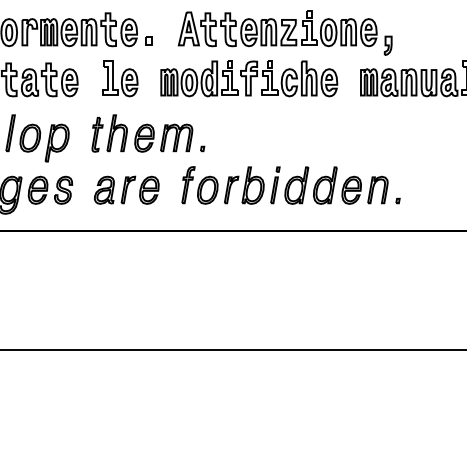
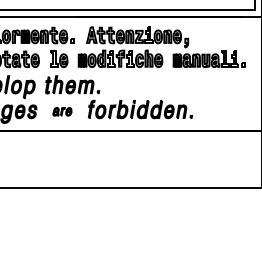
part: (127, 189) -> (62, 111), size x0.6

